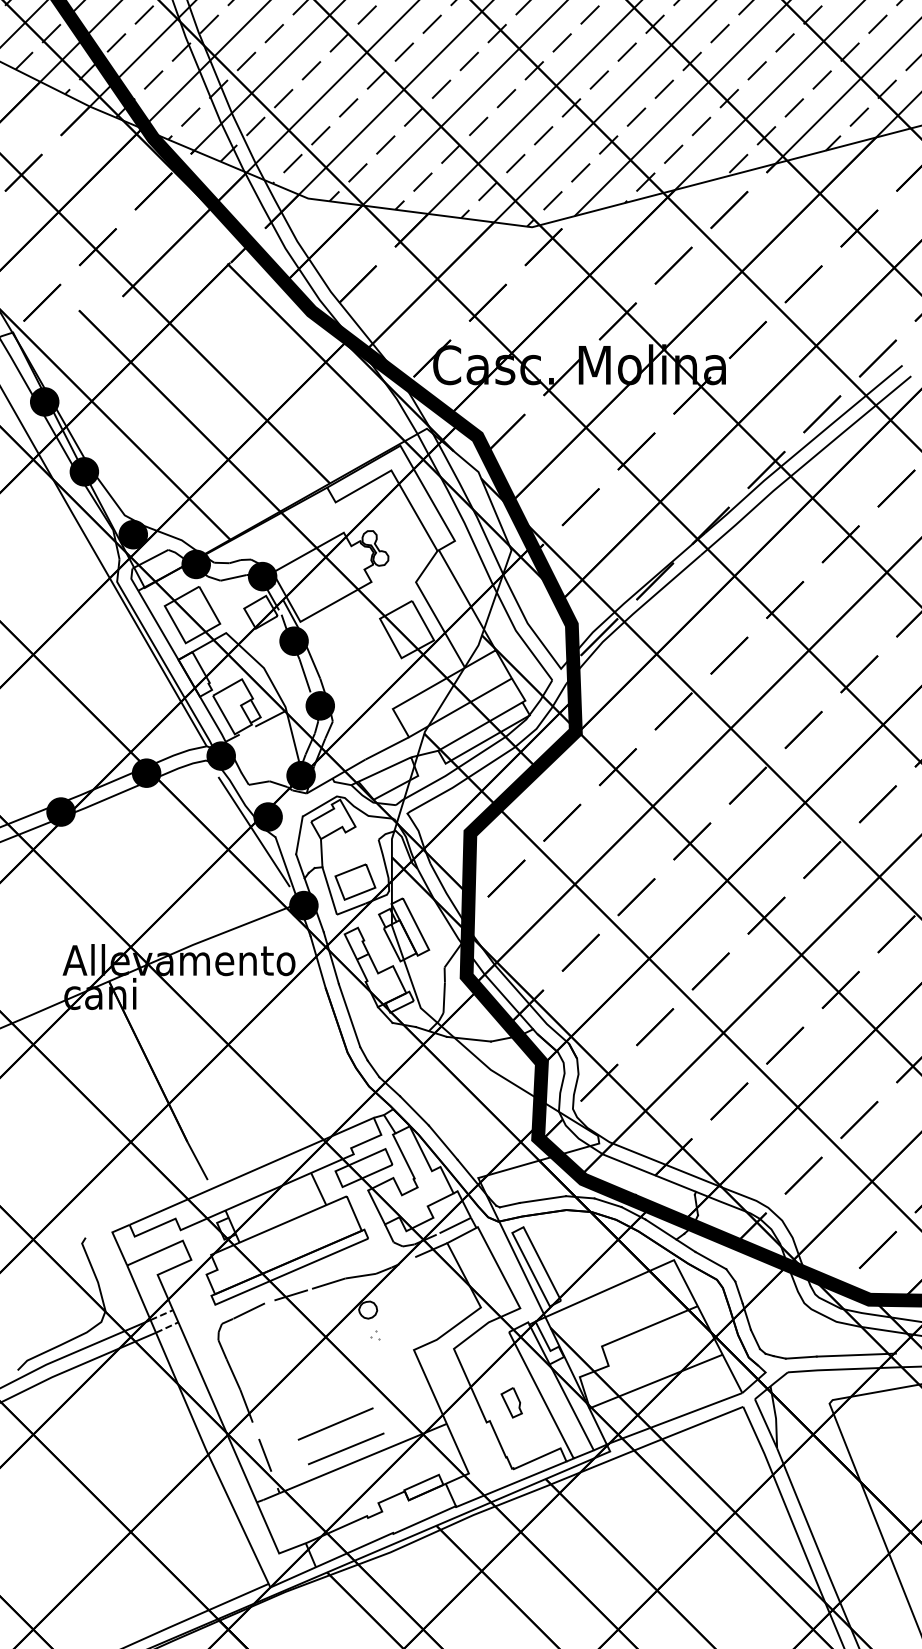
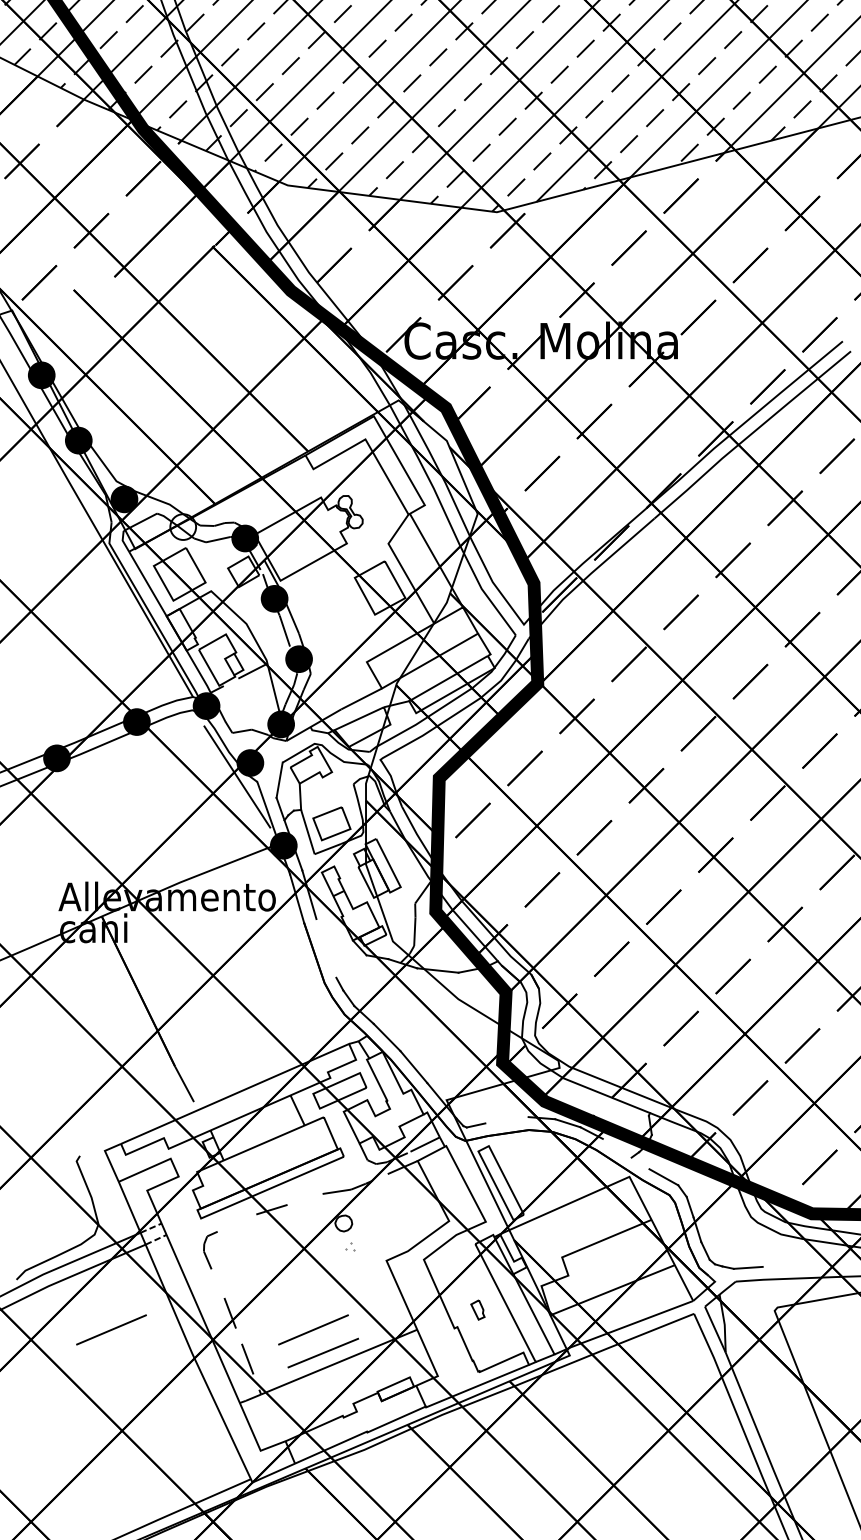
fill: (196, 563) -> (183, 526), removed
line: (349, 1015) -> (326, 948), removed
line: (542, 1199) -> (506, 1120), removed
line: (669, 1235) -> (625, 1153), removed
line: (326, 1283) -> (304, 1198), removed
line: (248, 1311) -> (232, 1224), removed
line: (856, 1355) -> (799, 1265), removed
line: (232, 1374) -> (217, 1283), removed
part: (511, 1402) -> (477, 1309), size x0.7
line: (119, 1423) -> (111, 1329), added

